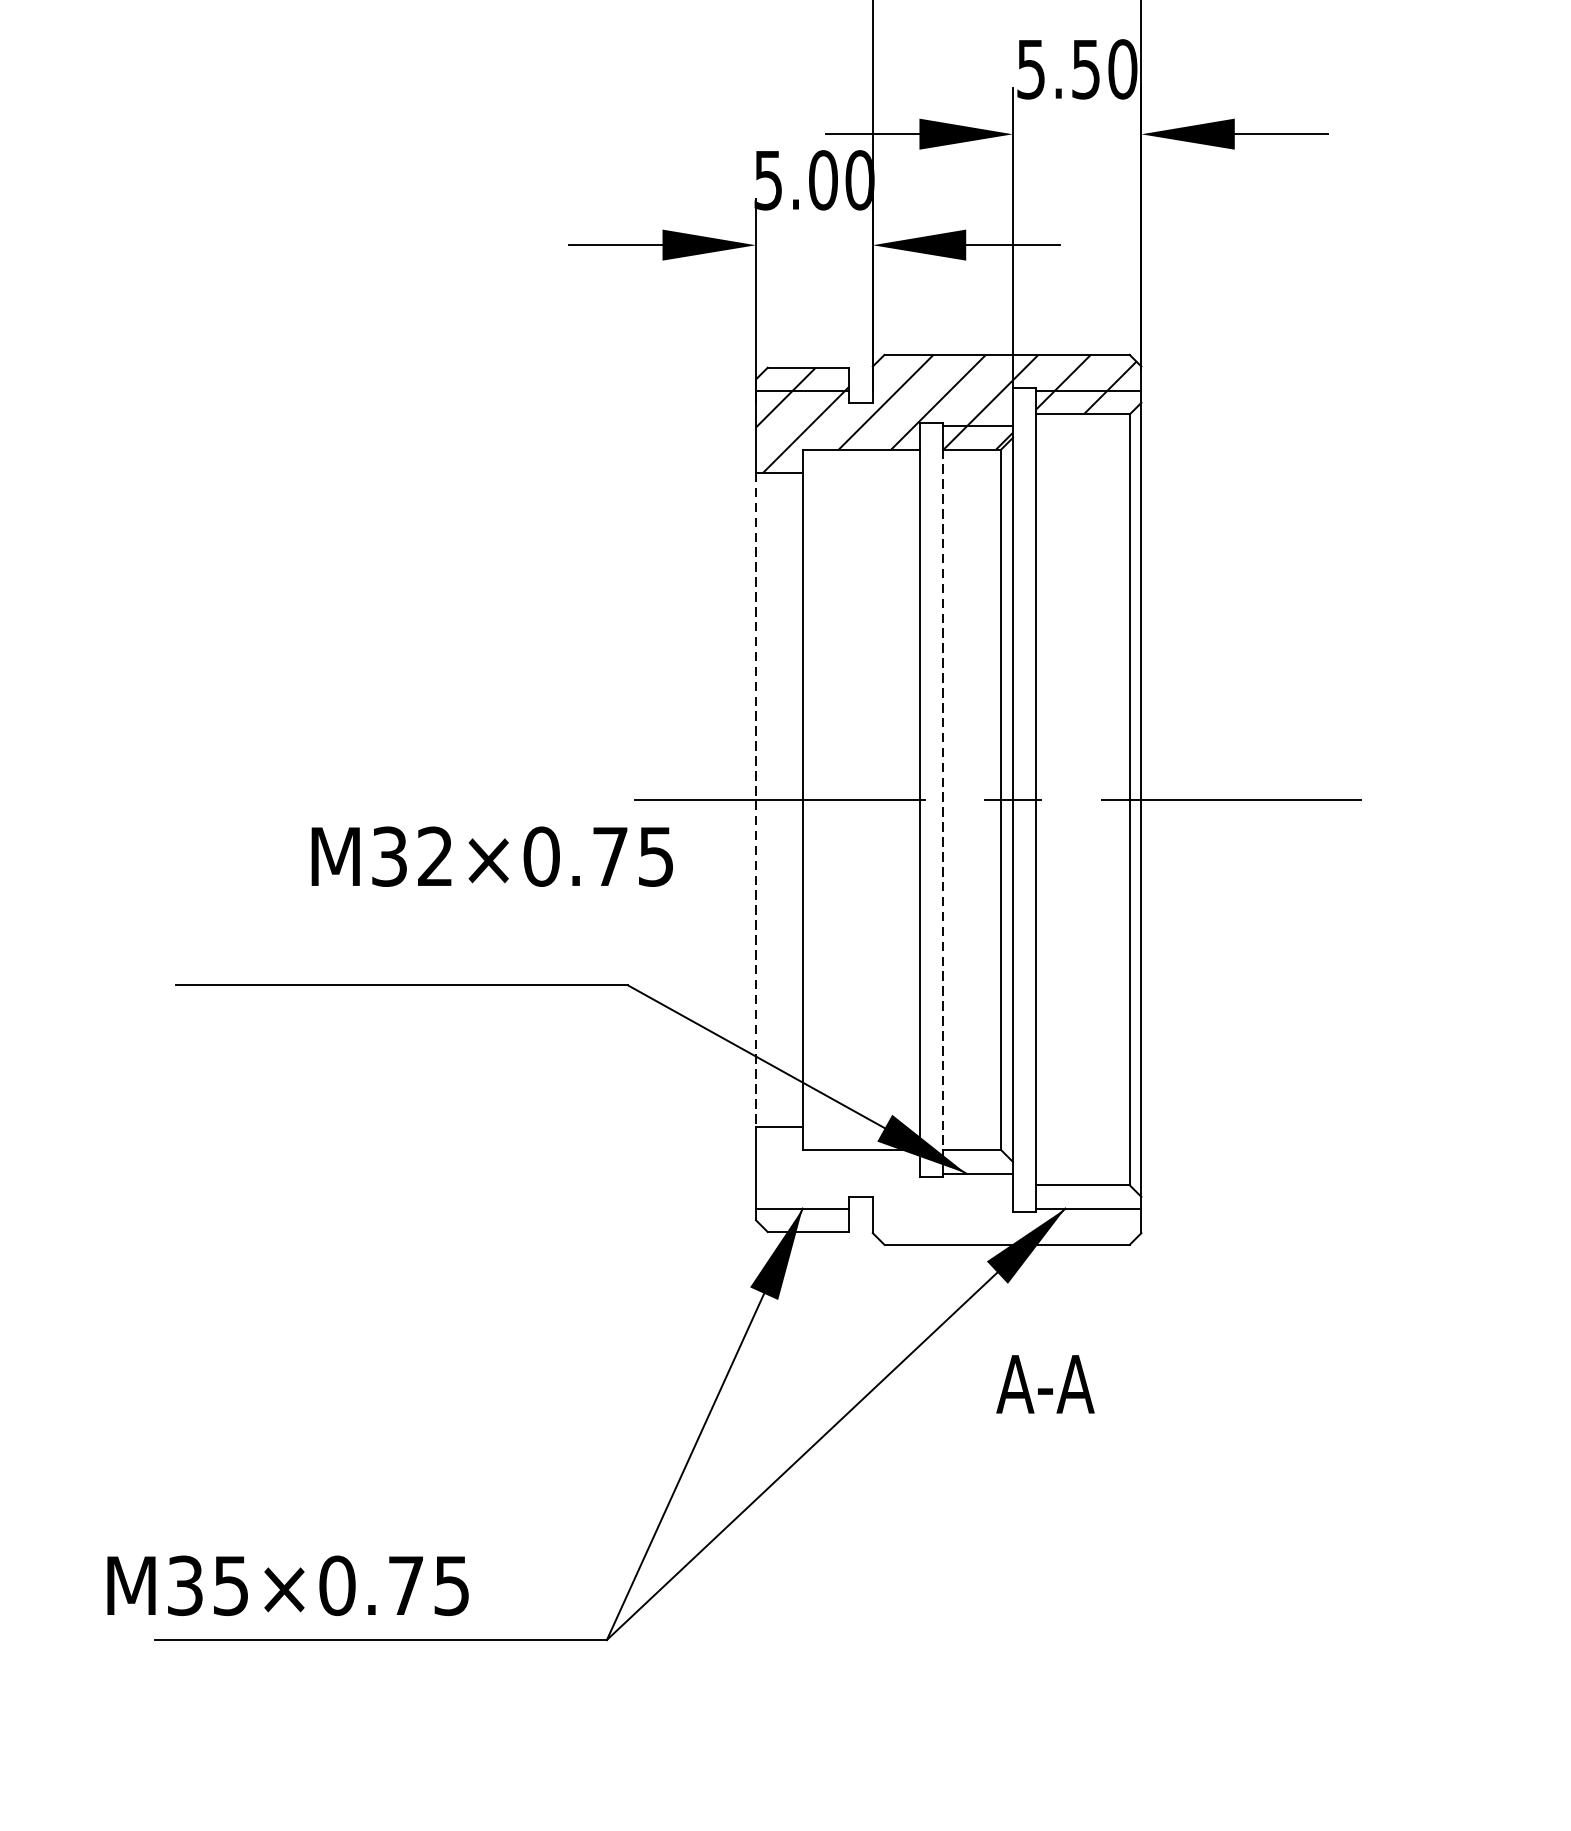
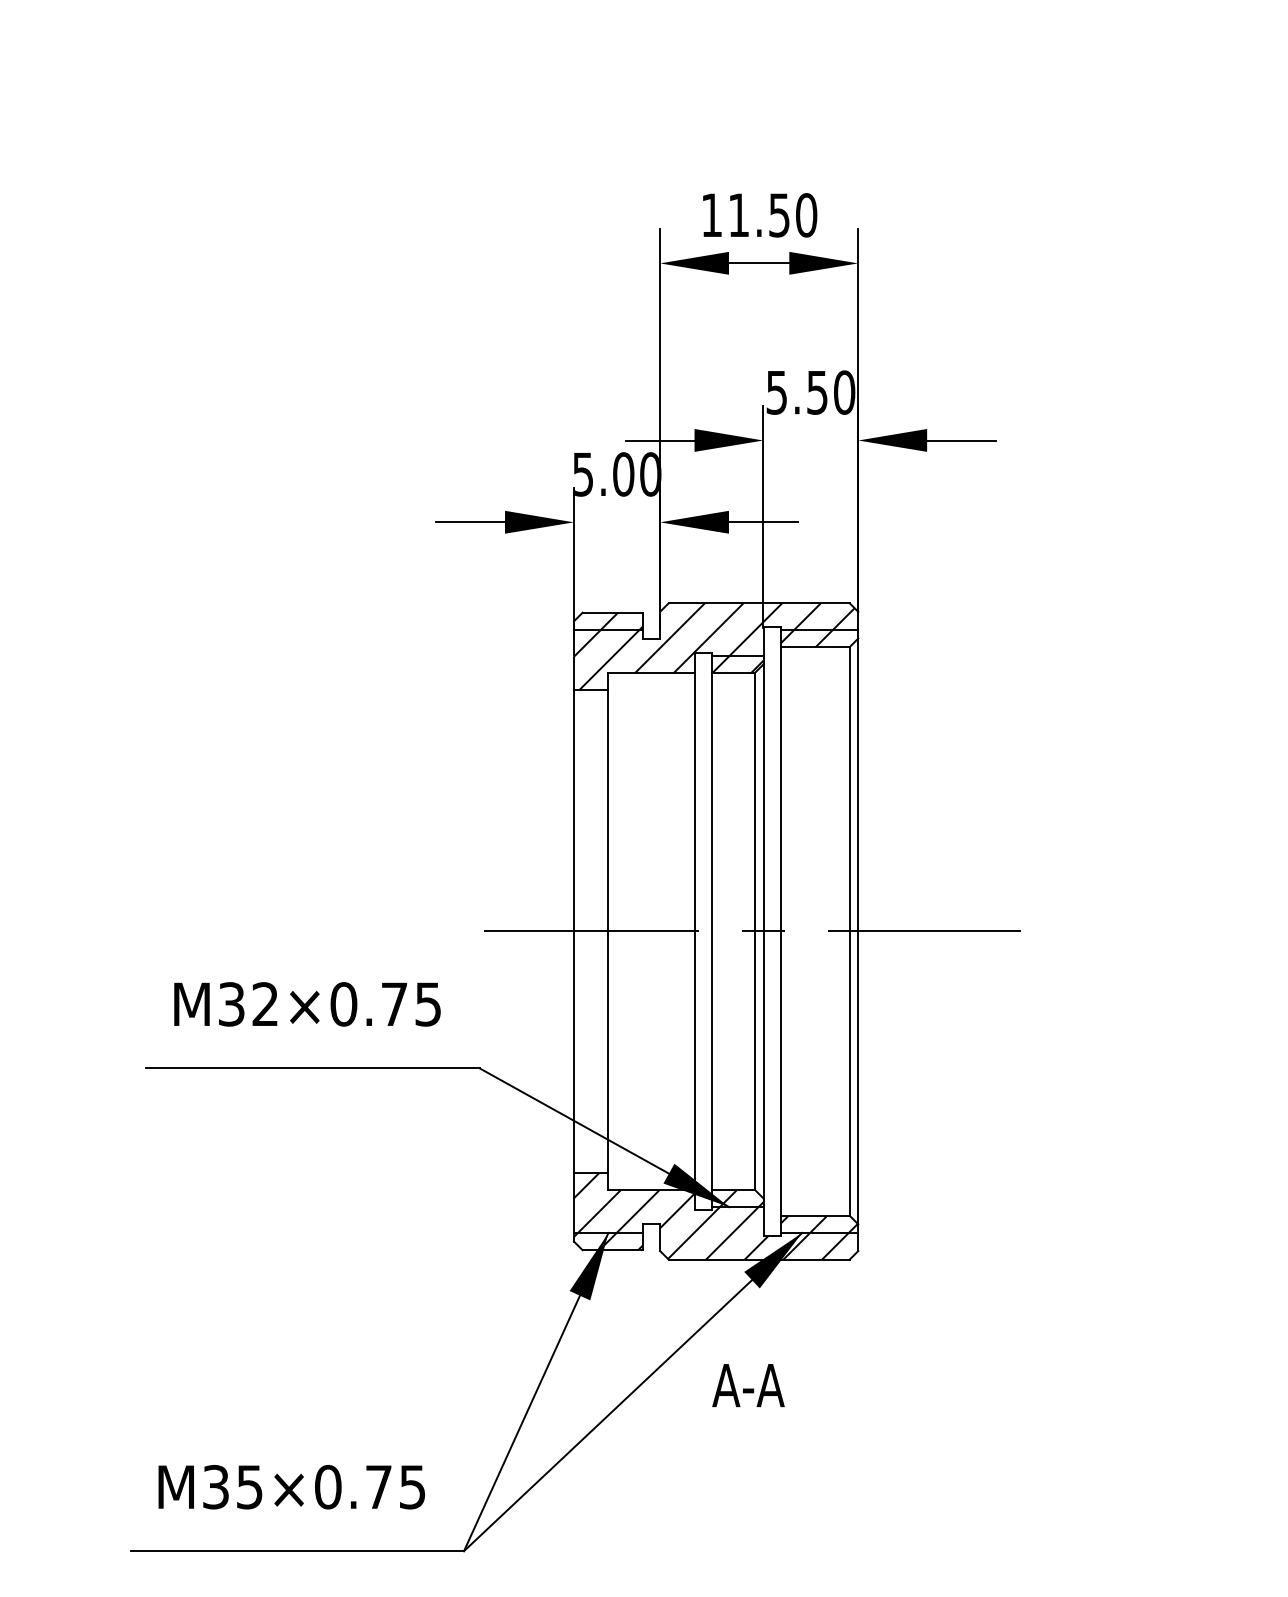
line: (755, 799) -> (573, 931), dashed -> solid
line: (942, 799) -> (711, 931), dashed -> solid
text: (492, 856) -> (307, 1004), moved
hatch: (947, 1184) -> (715, 1215), added
text: (1045, 1384) -> (748, 1385), moved
text: (287, 1586) -> (291, 1487), moved

